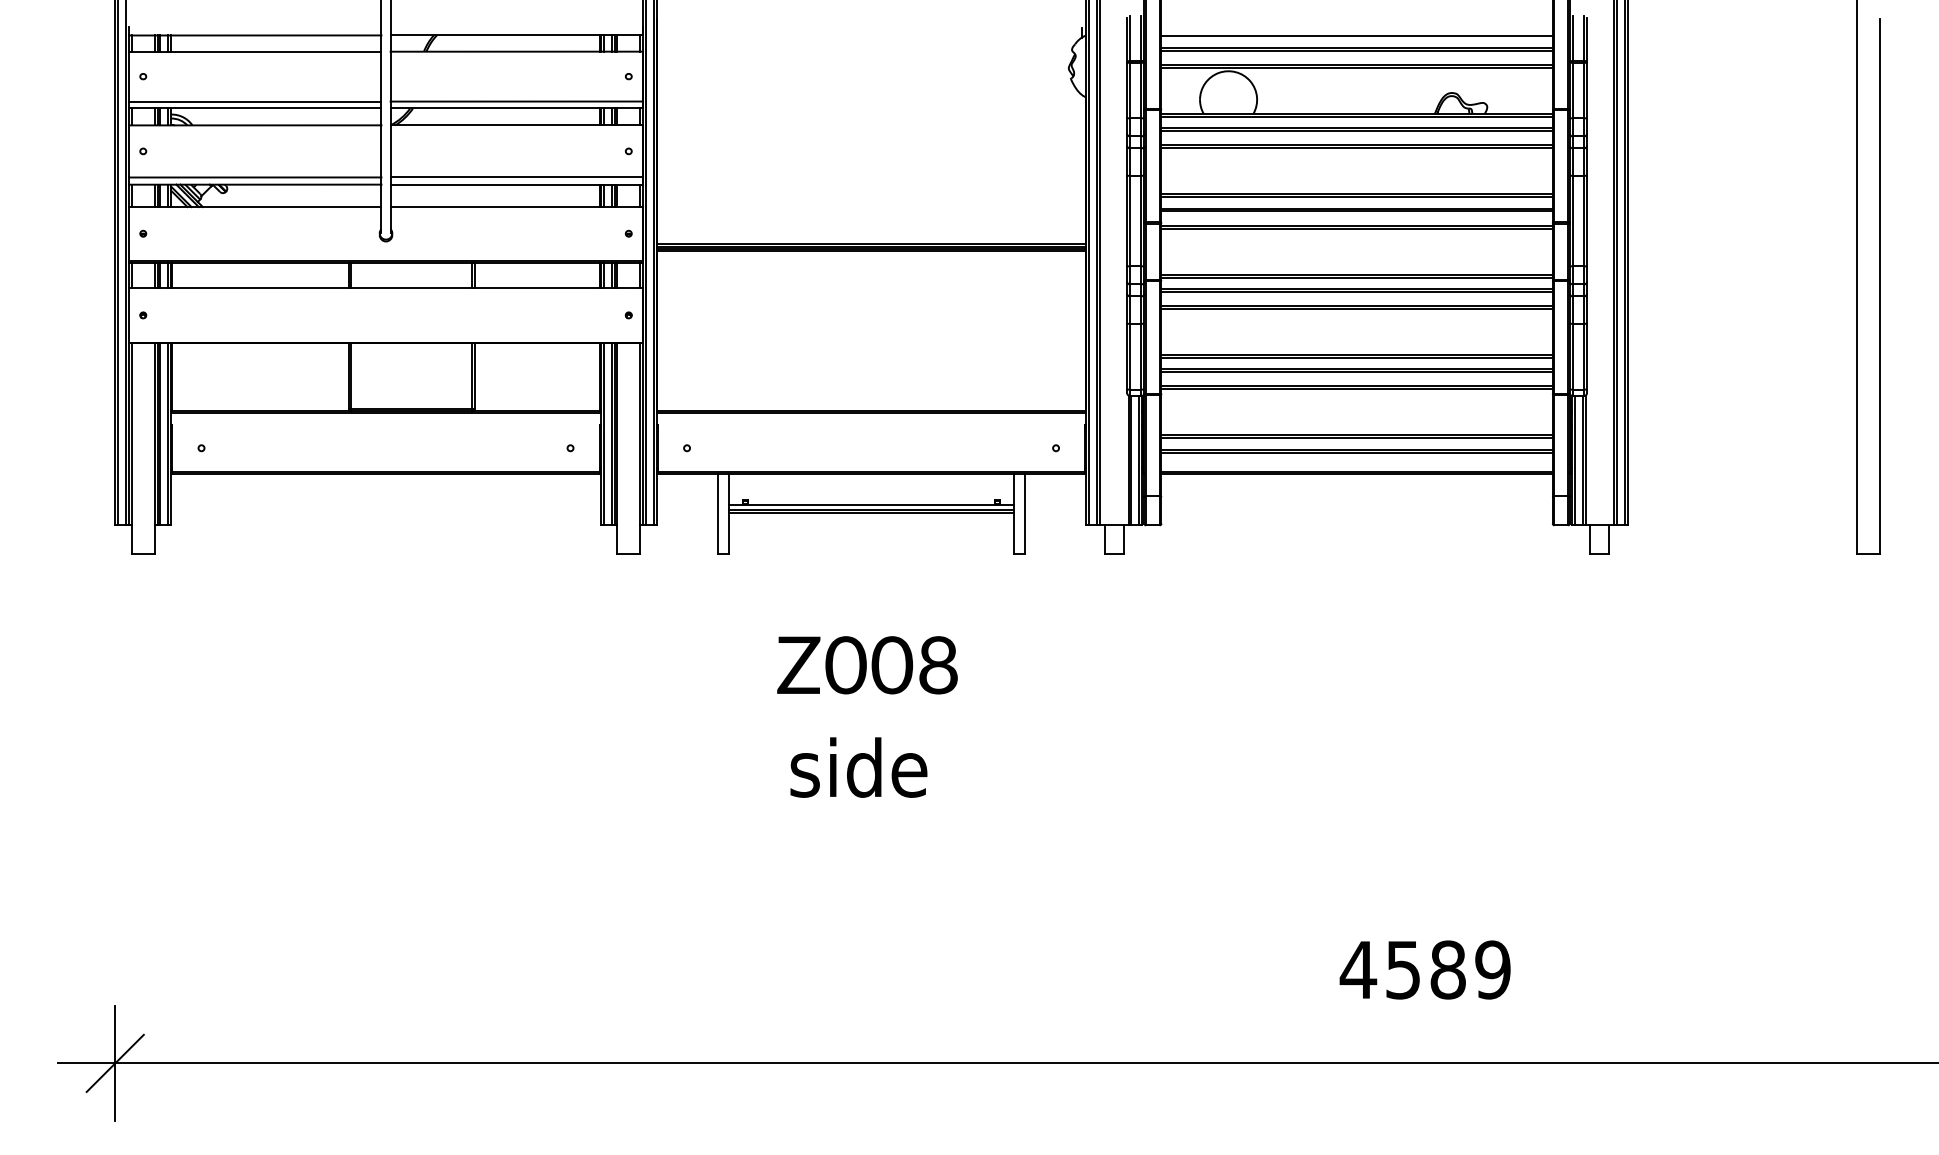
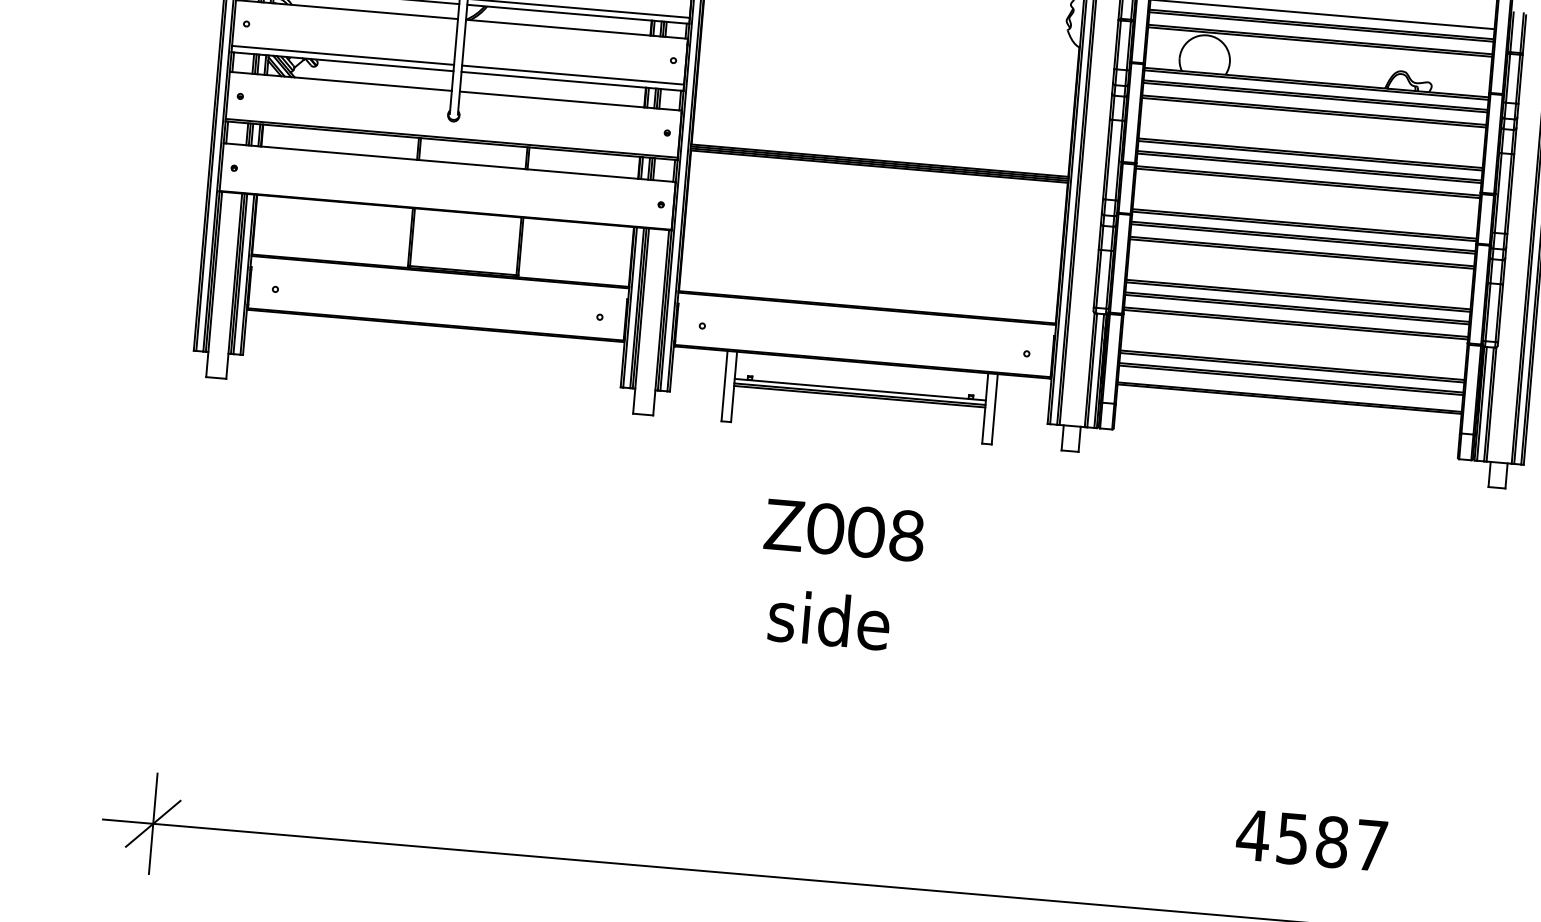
text: (1492, 969) -> (1371, 845), 4589 -> 4587

